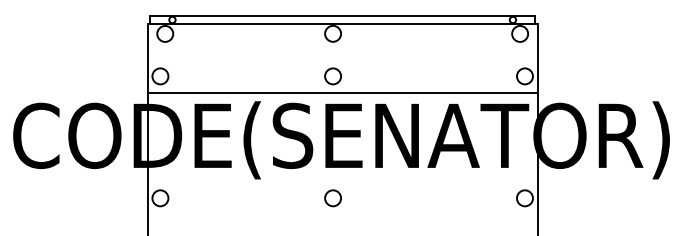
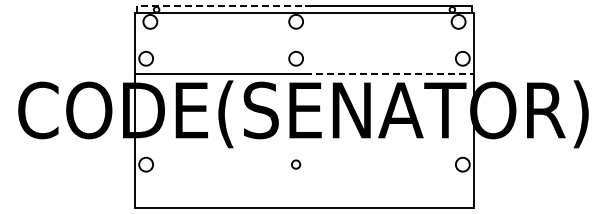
line: (241, 16) -> (216, 6), solid -> dashed
line: (440, 93) -> (389, 73), solid -> dashed
circle: (332, 198) -> (295, 164), size x0.6

